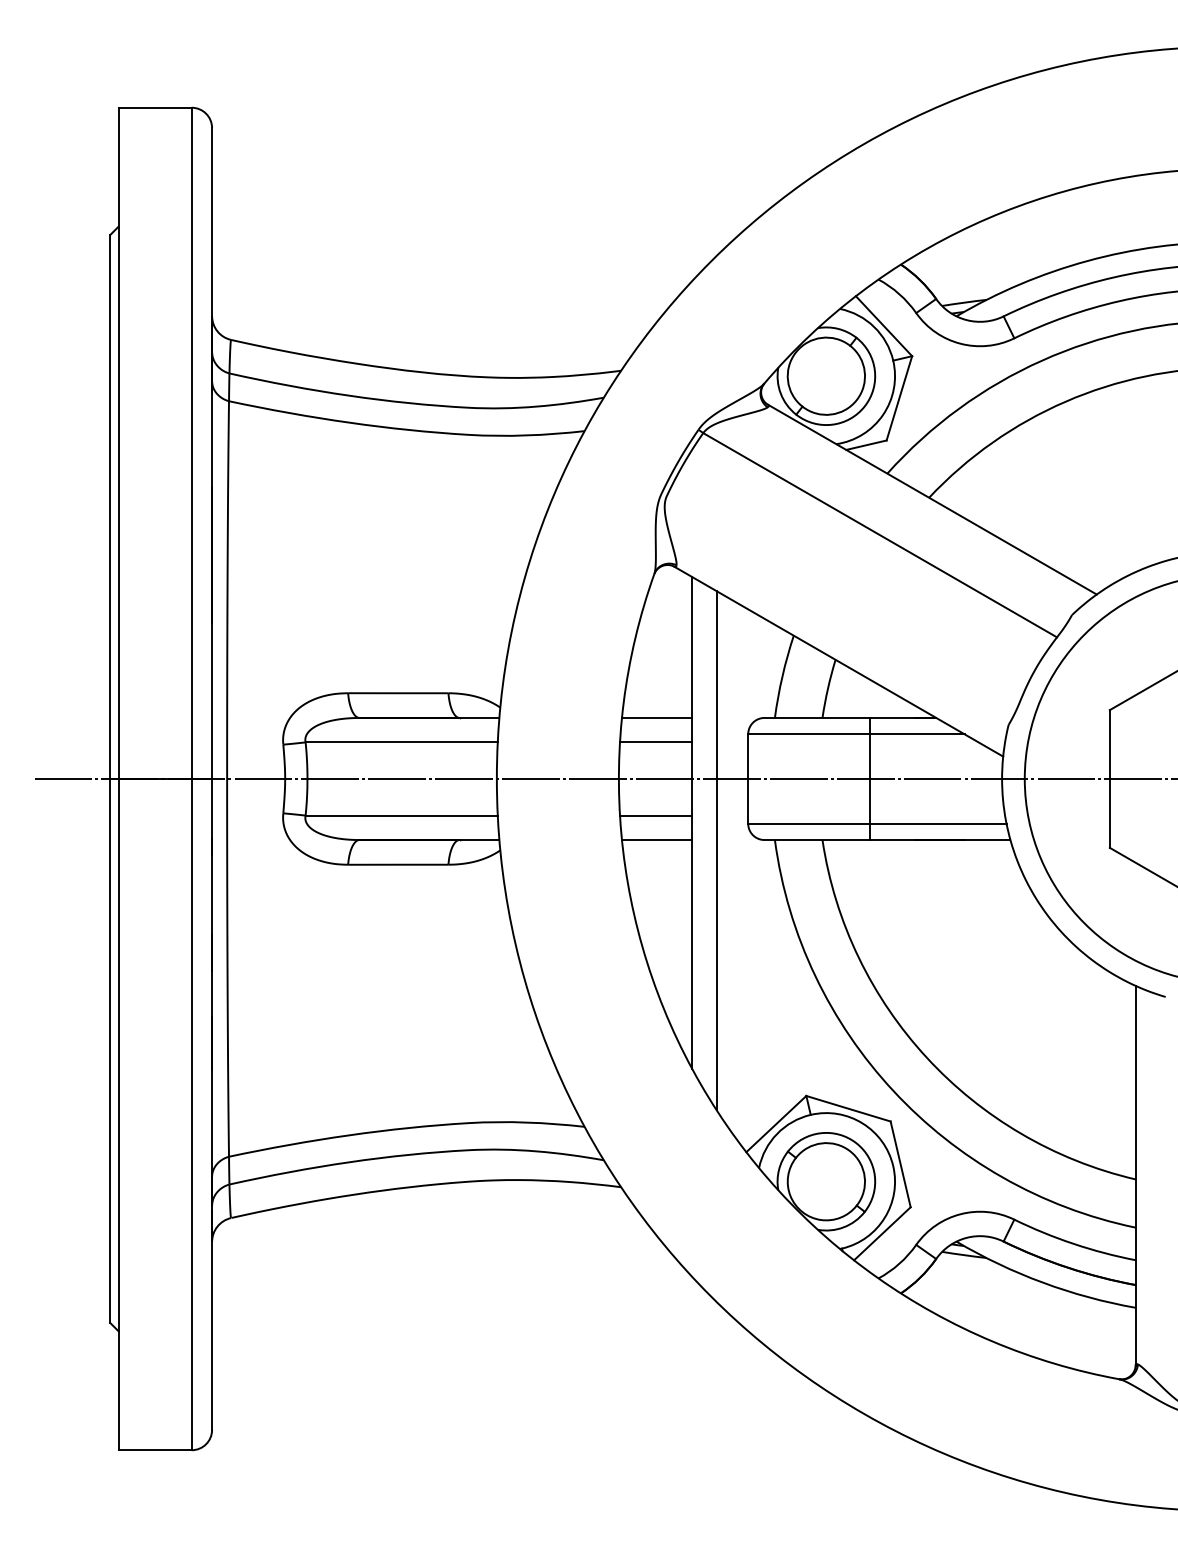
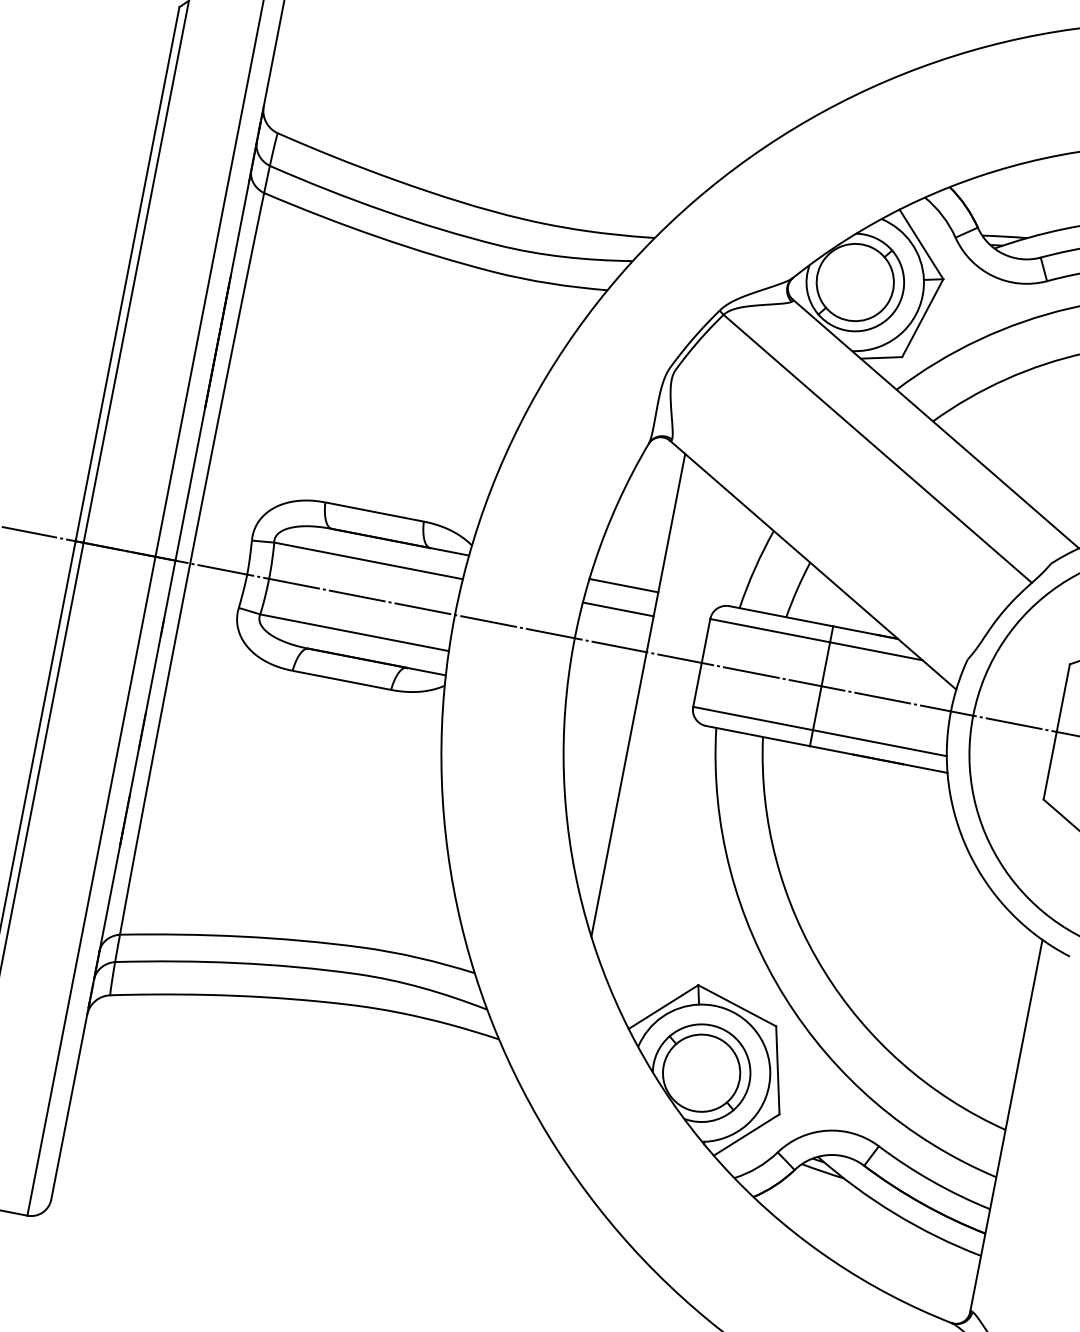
line: (656, 815) -> (604, 681), removed
line: (656, 840) -> (599, 705), removed
line: (716, 850) -> (656, 727), removed

